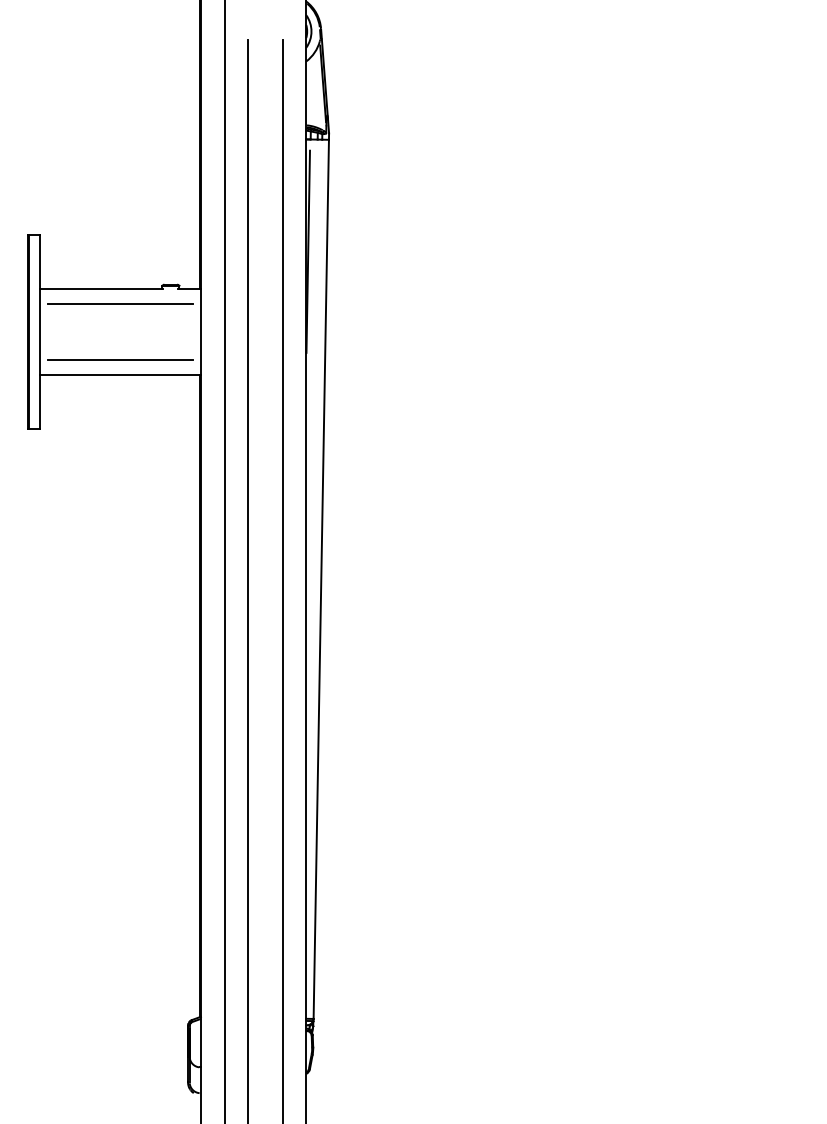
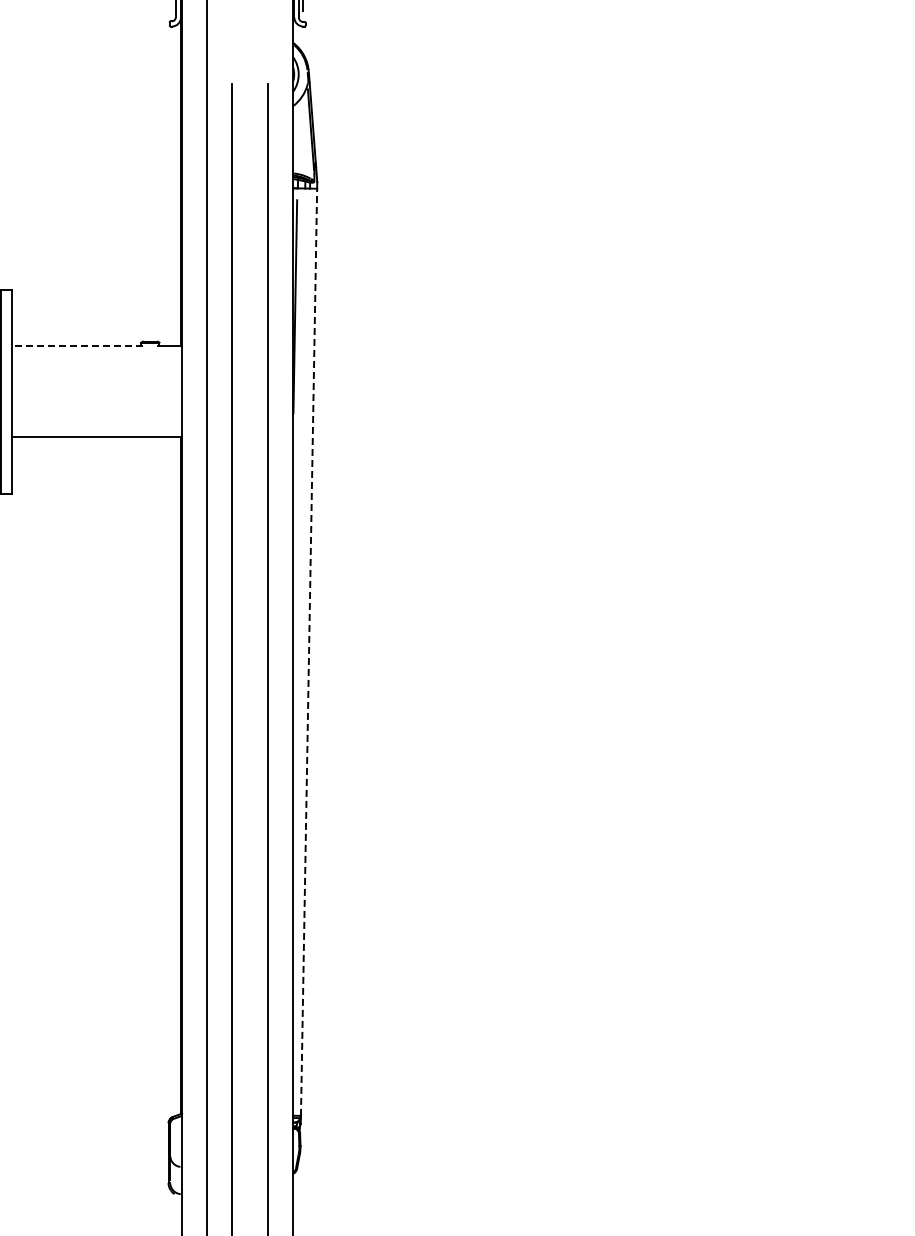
line: (100, 289) -> (76, 346), solid -> dashed
line: (119, 304) -> (96, 362), removed
line: (119, 360) -> (96, 421), removed
line: (321, 579) -> (309, 652), solid -> dashed

